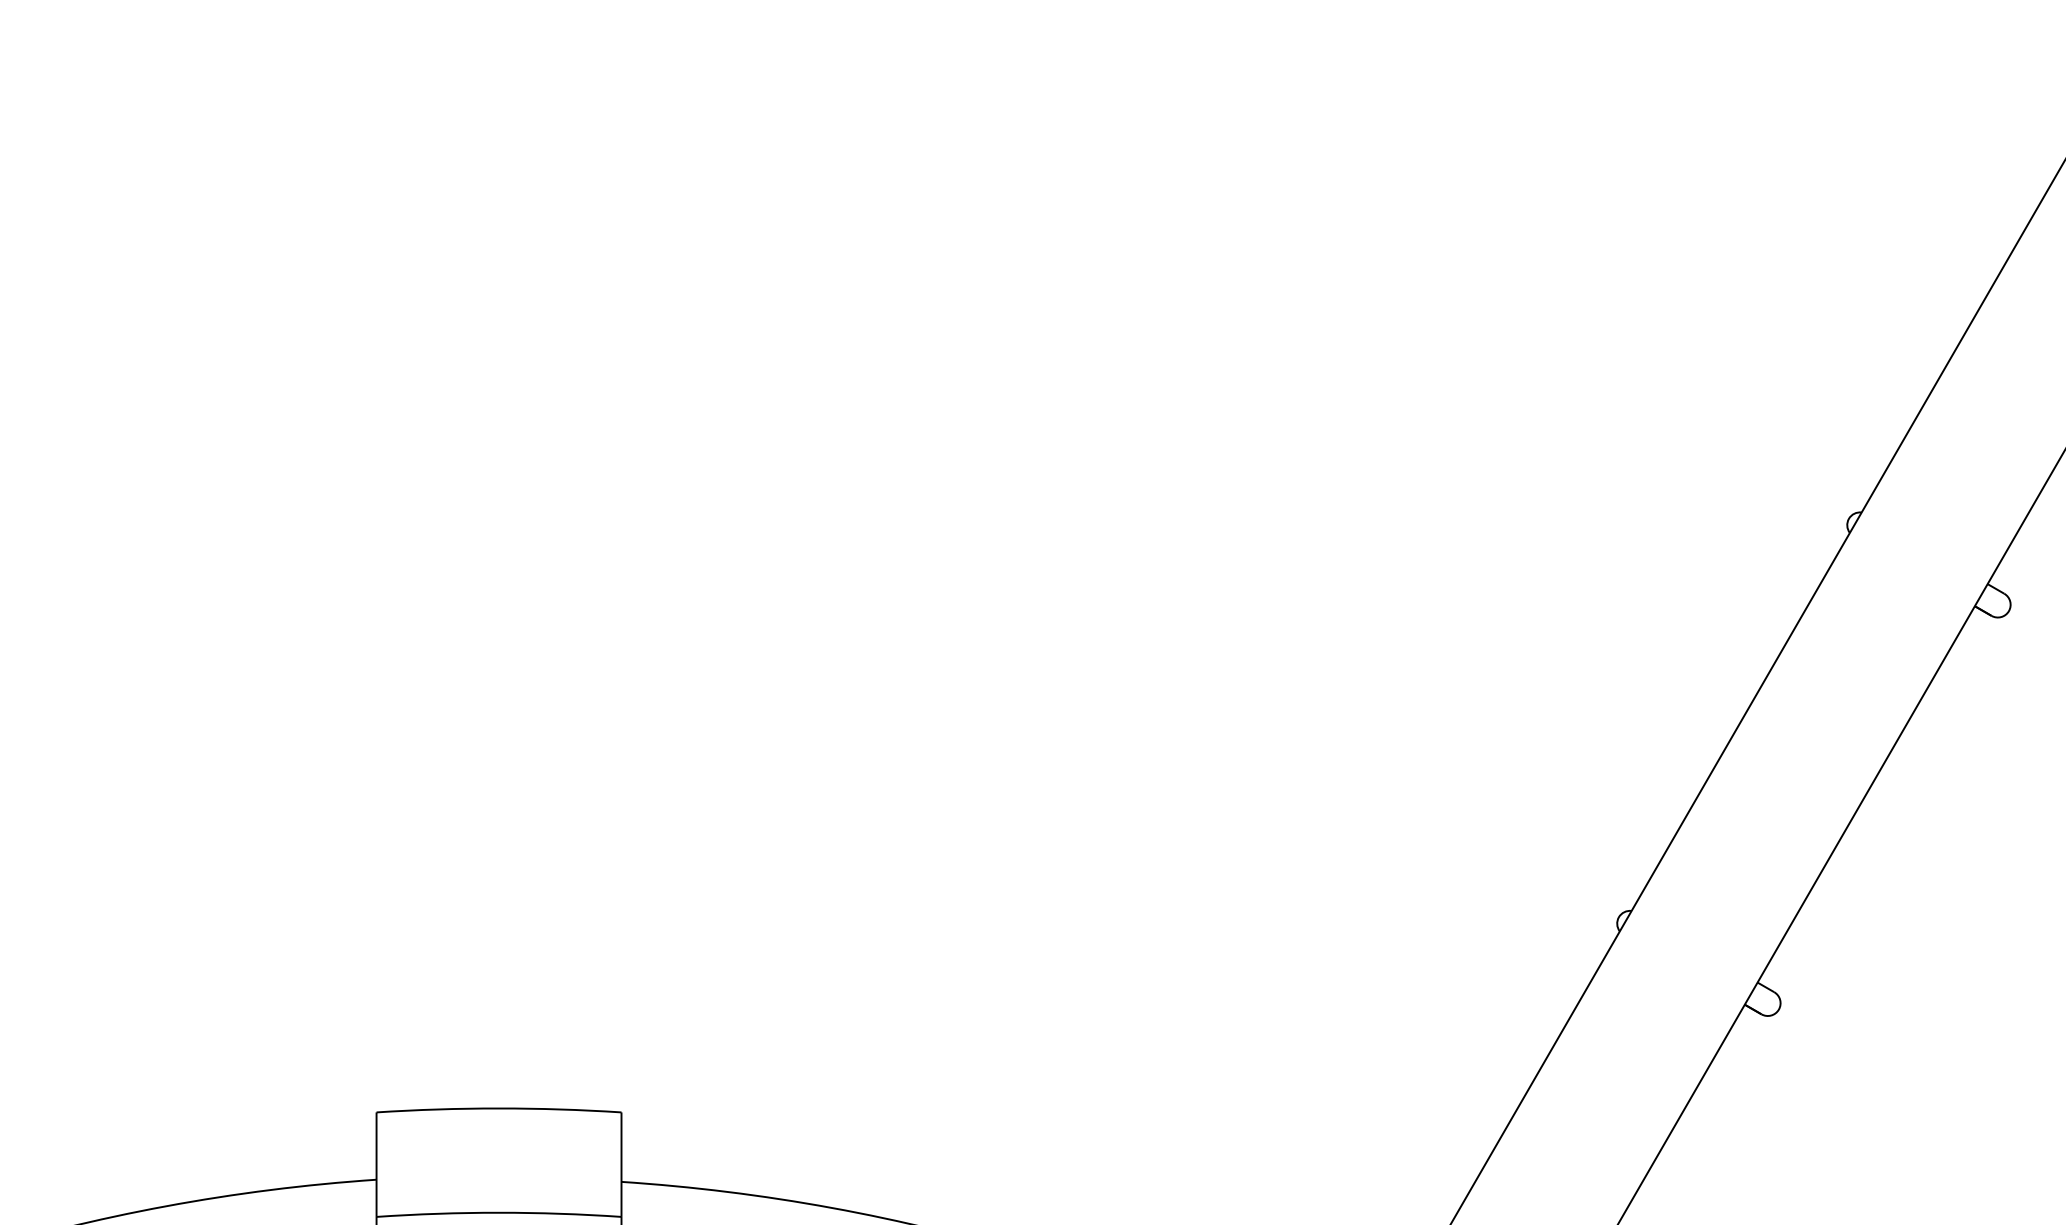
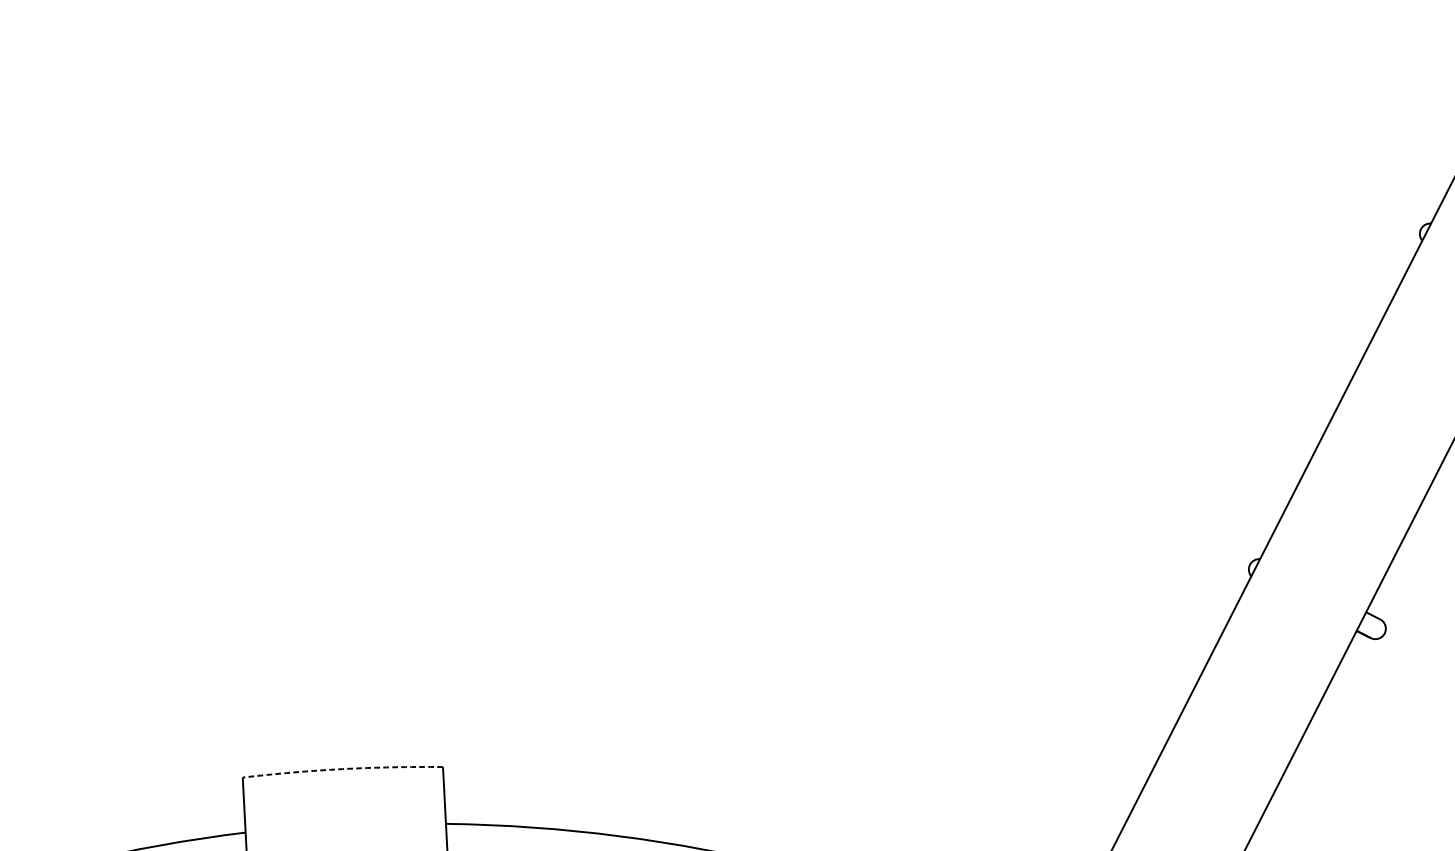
arc: (499, 1108) -> (343, 769), solid -> dashed

